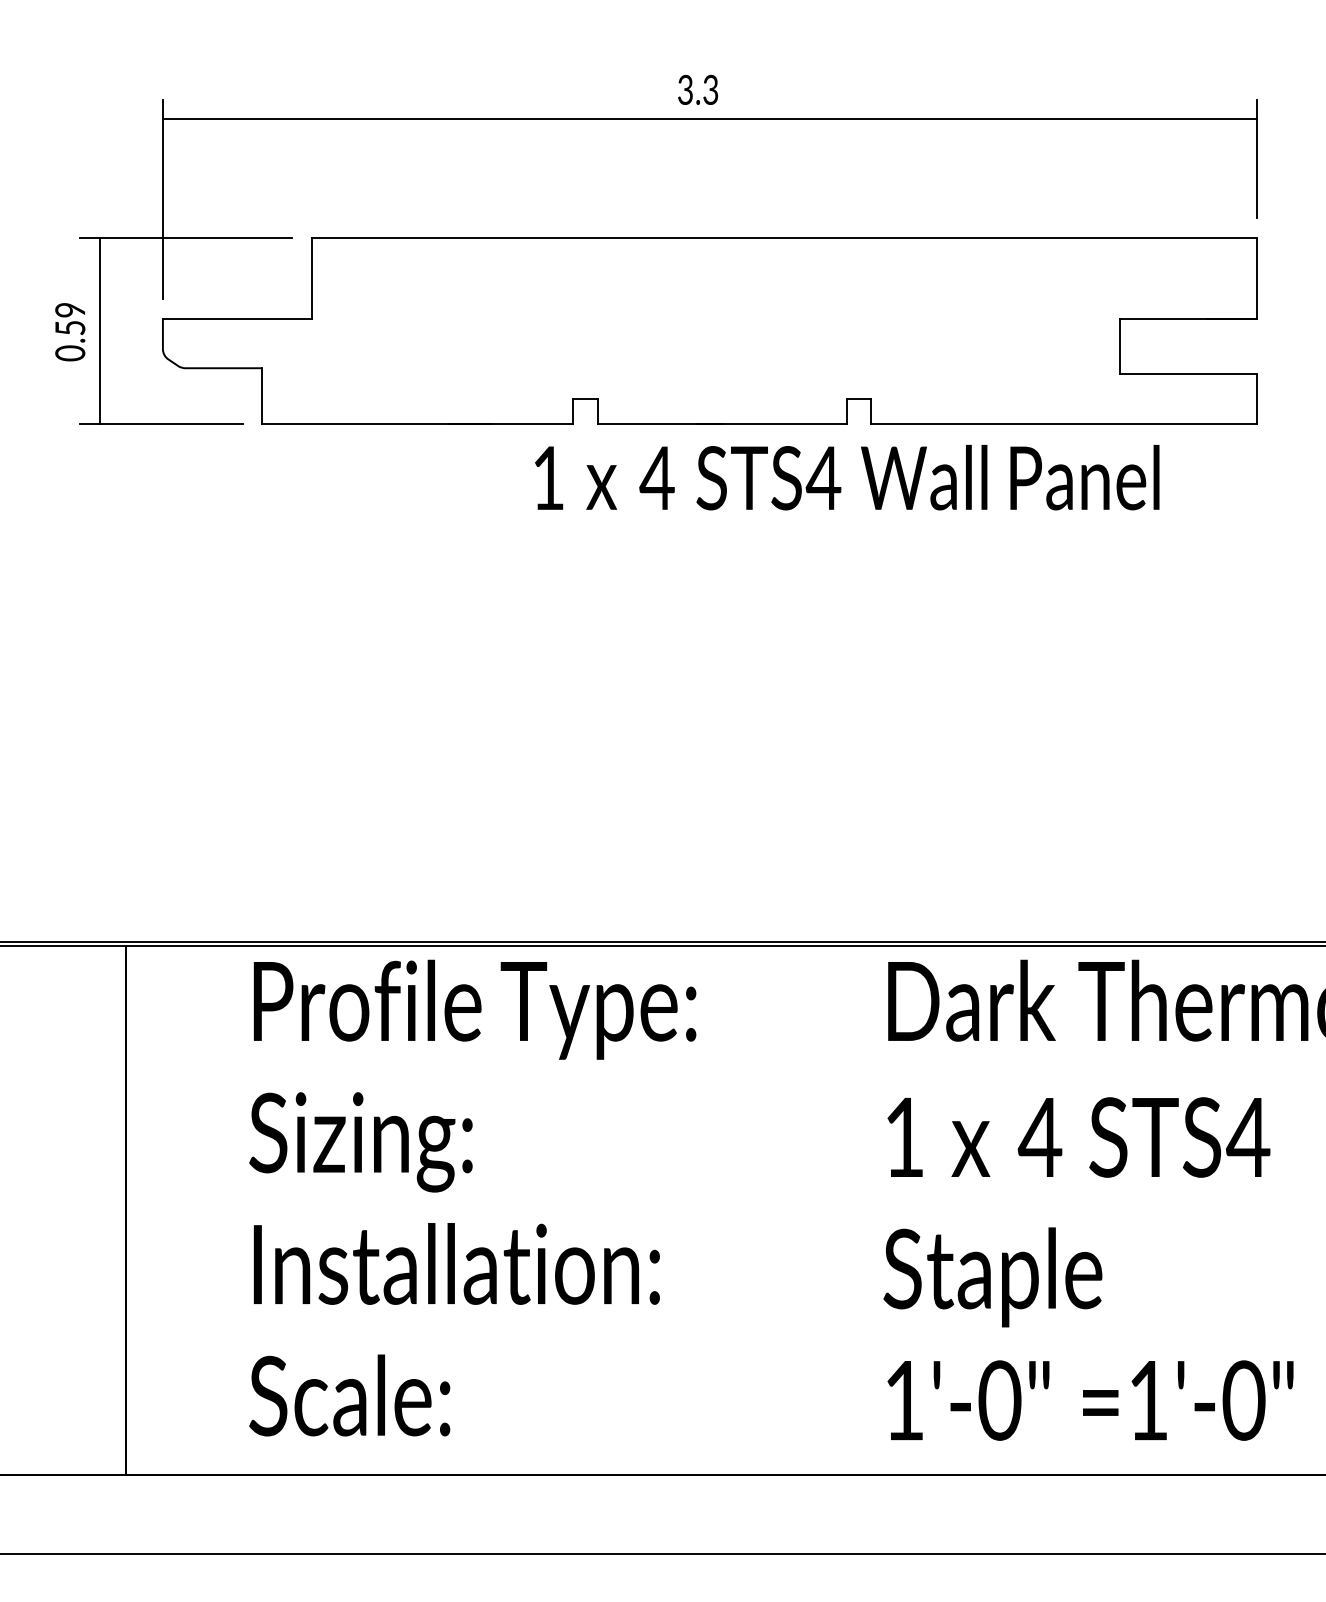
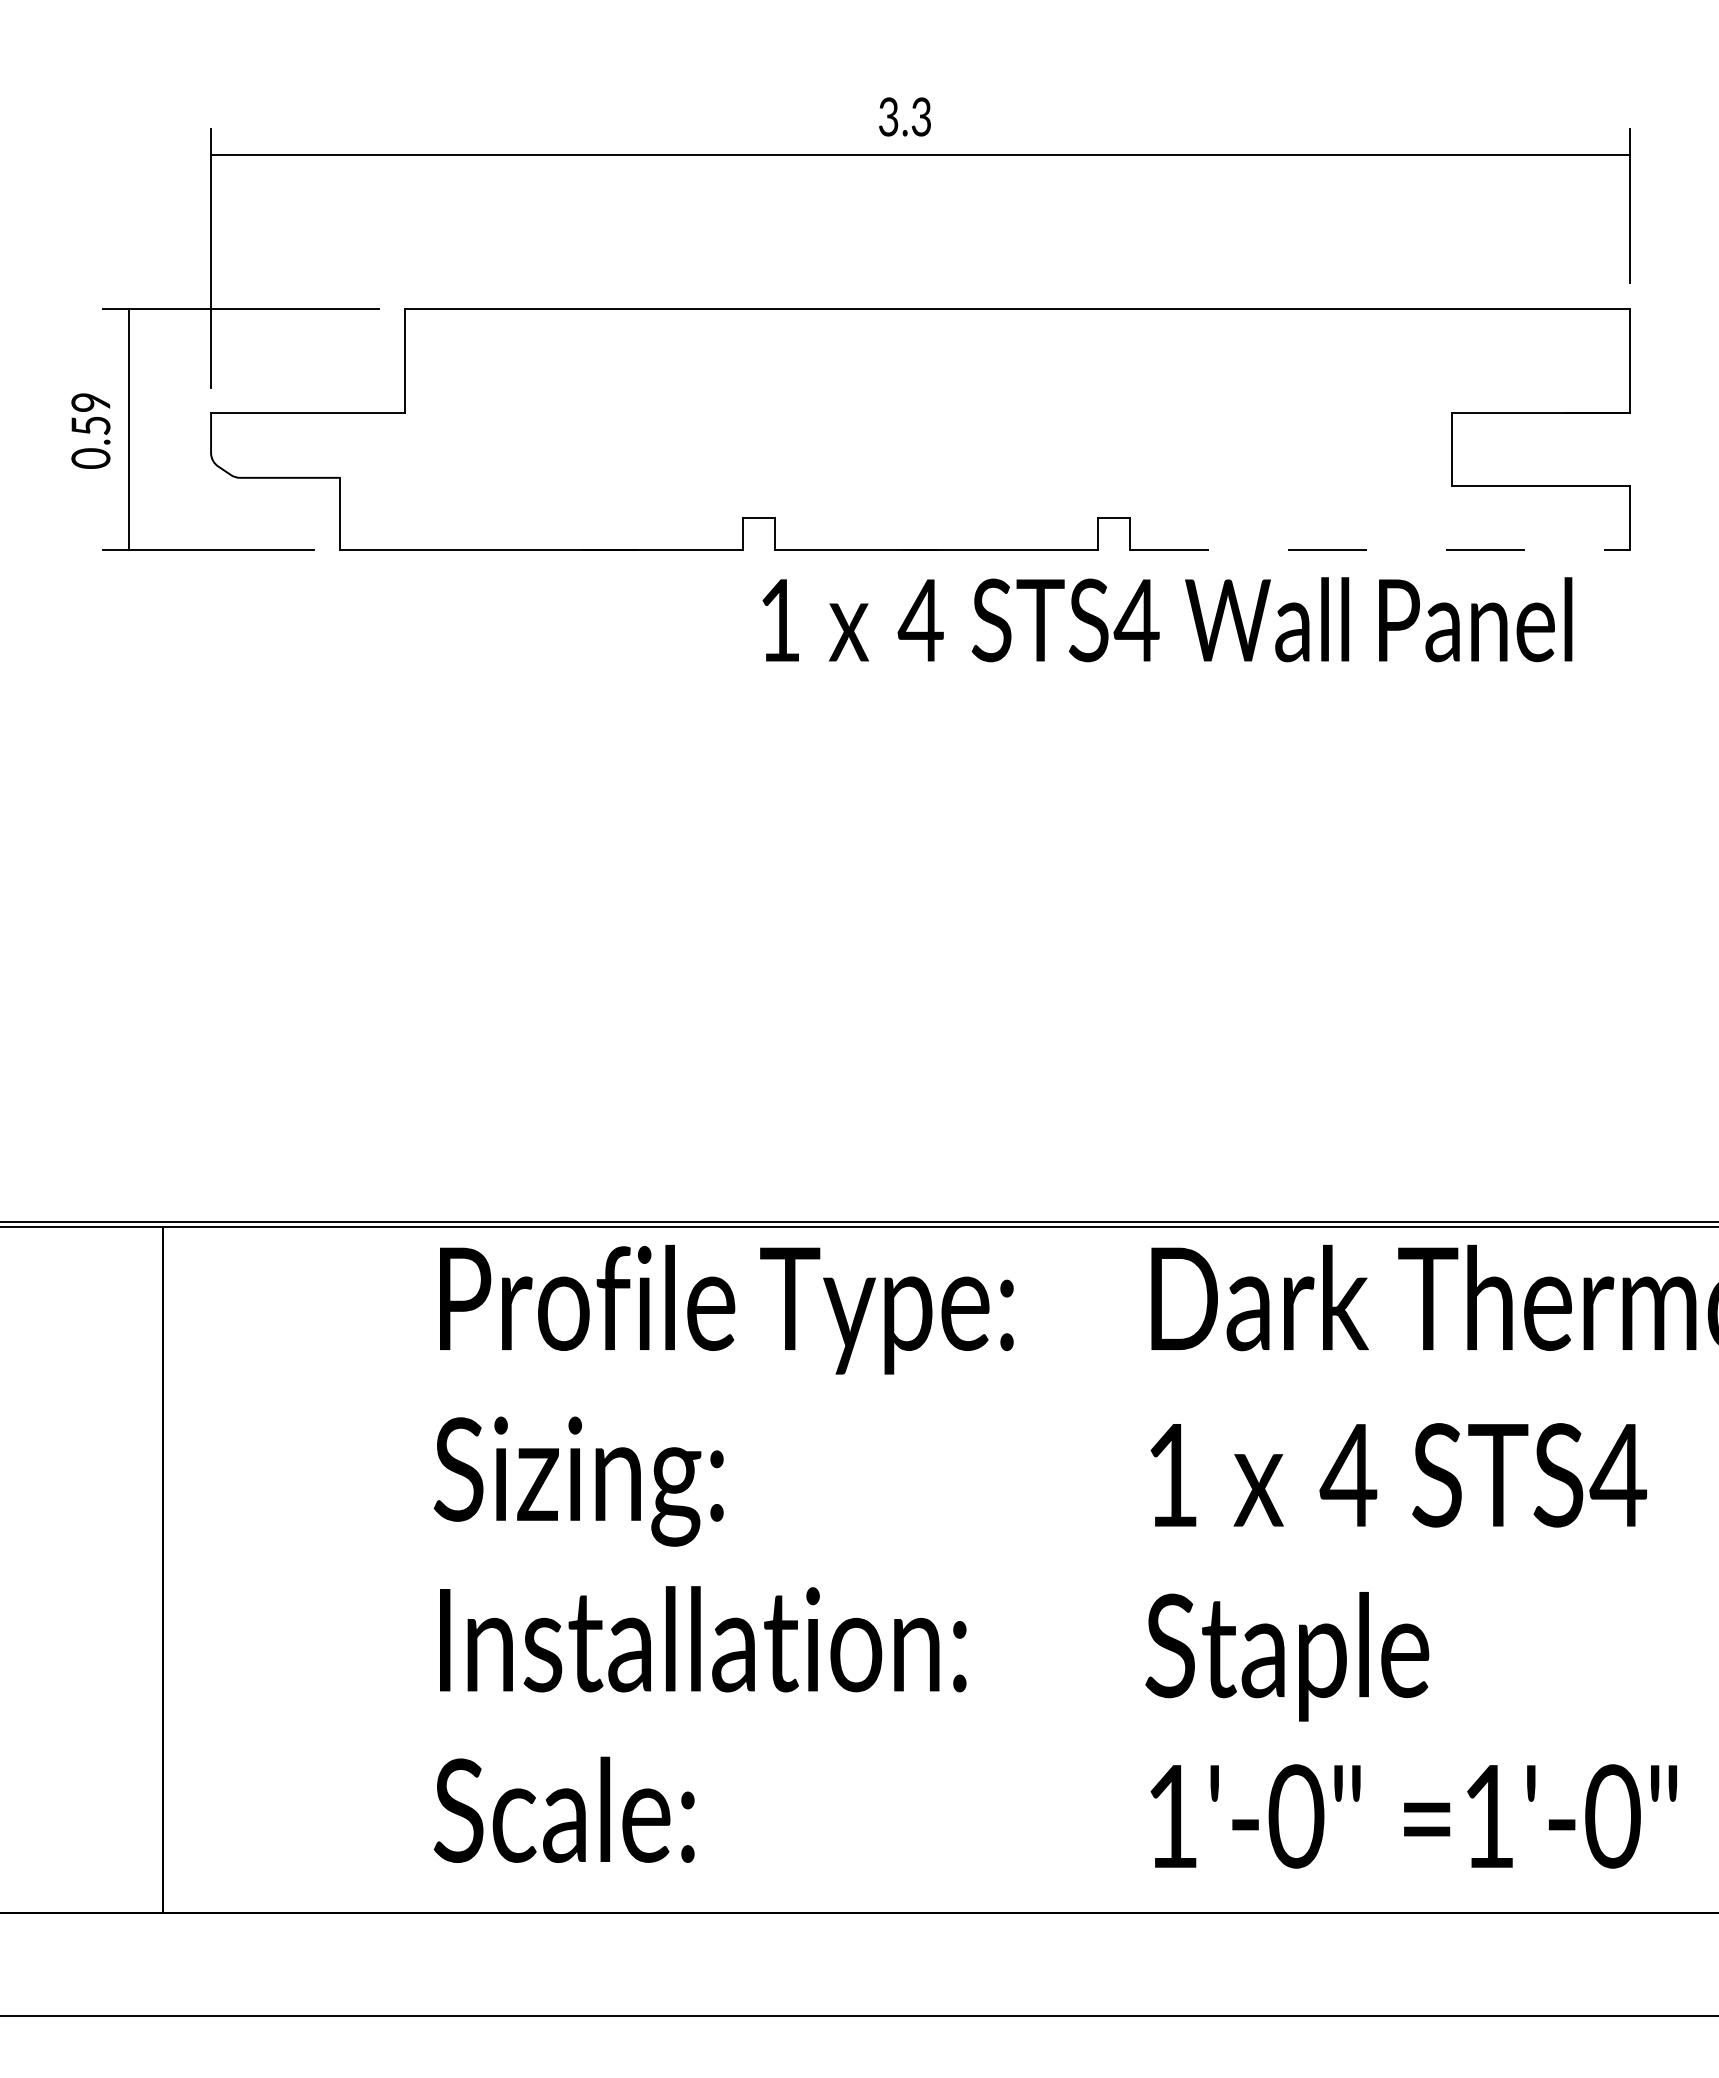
line: (1064, 424) -> (1379, 550), solid -> dashed
text: (847, 477) -> (1167, 619), moved
text: (472, 1197) -> (723, 1553), moved

